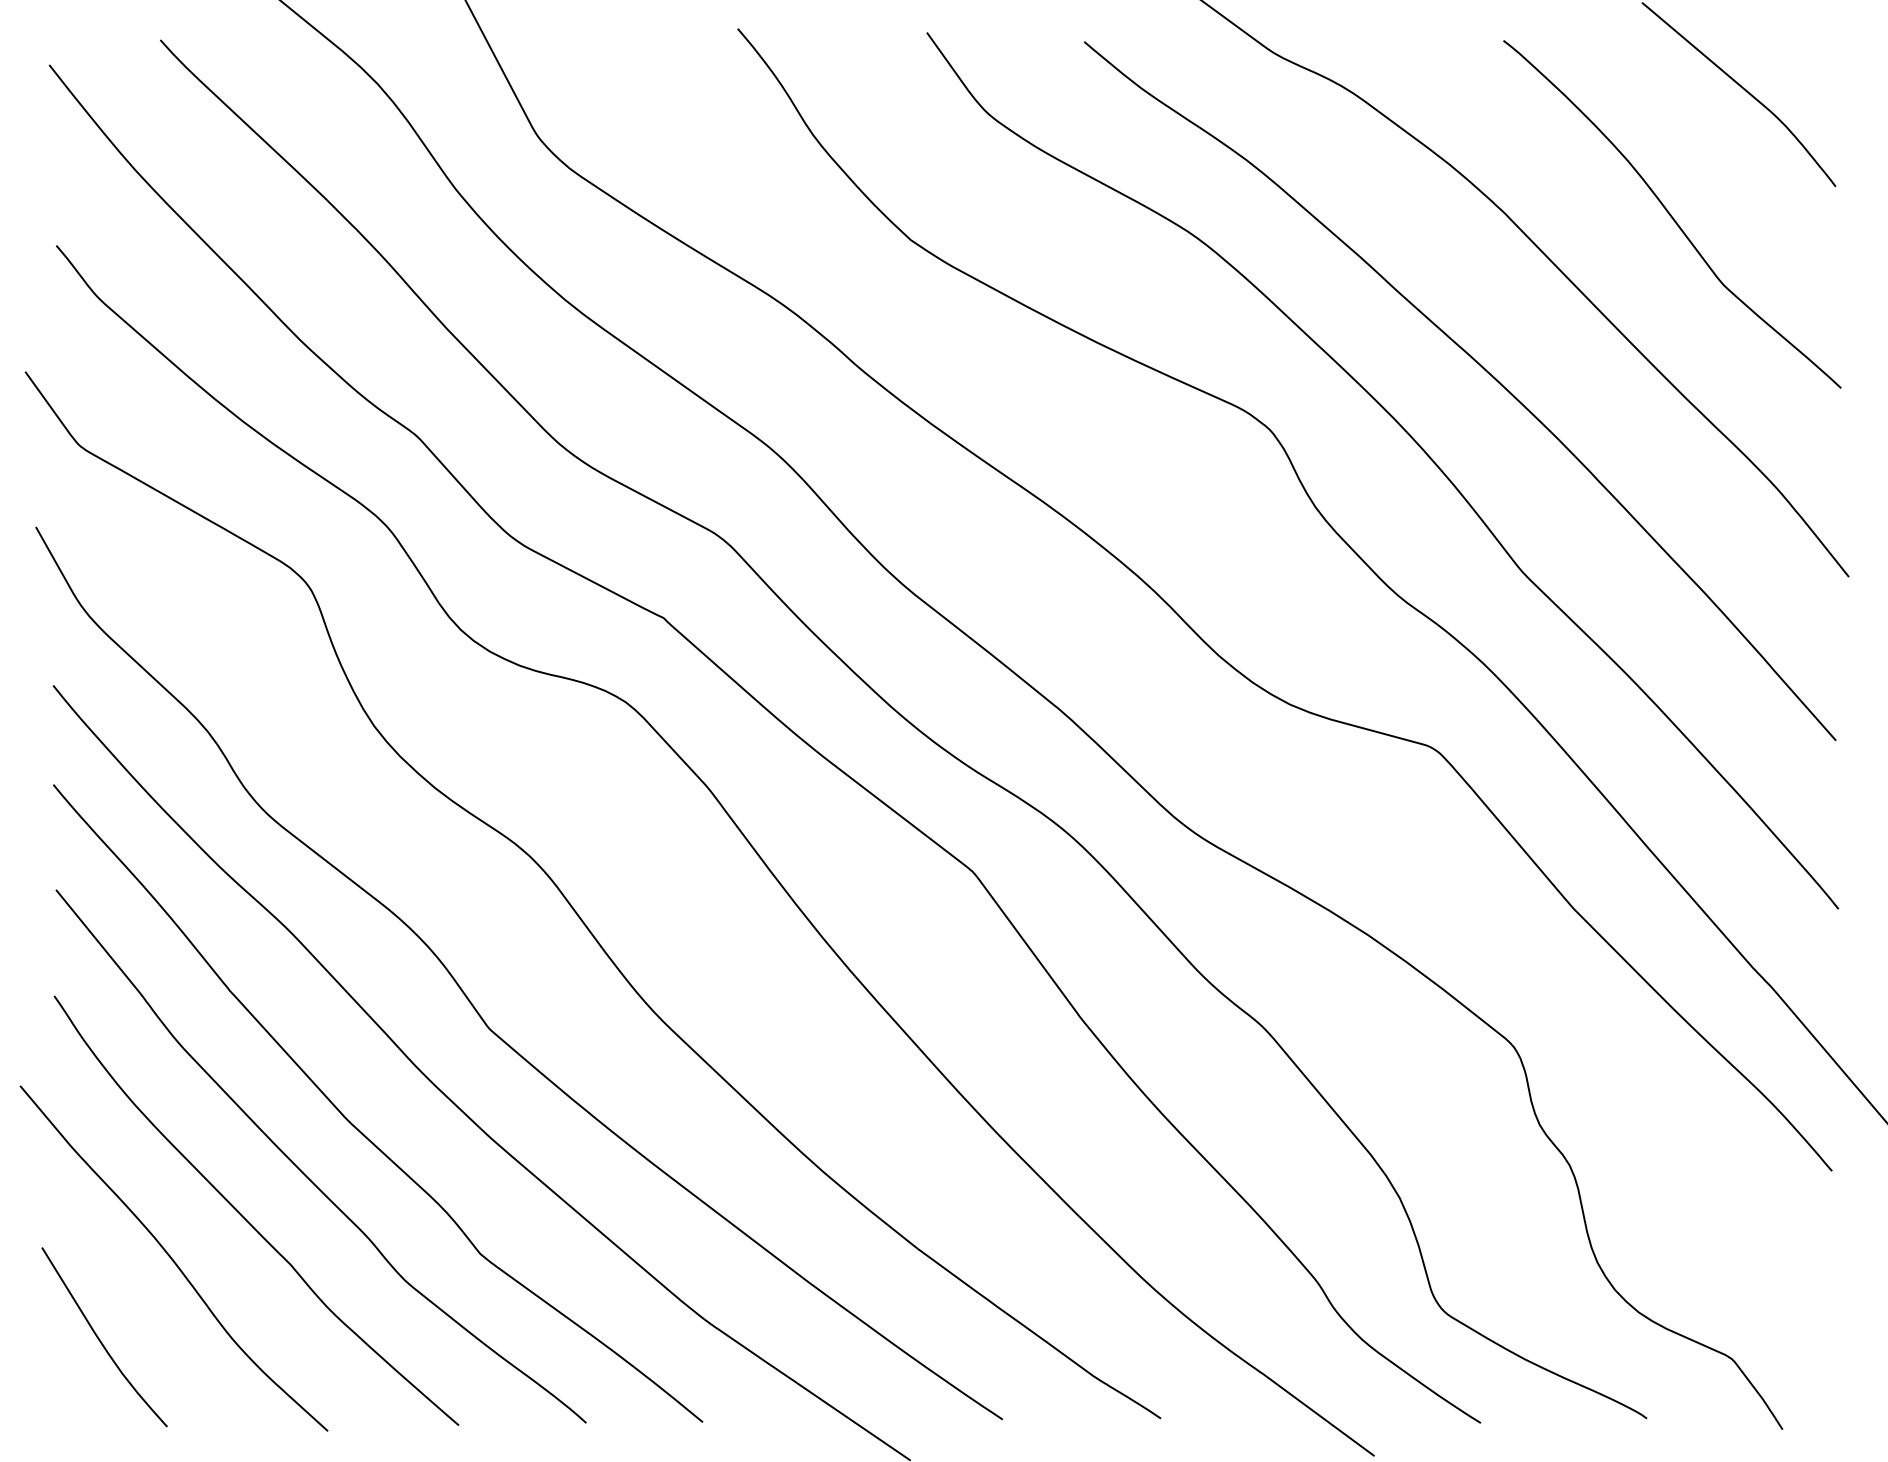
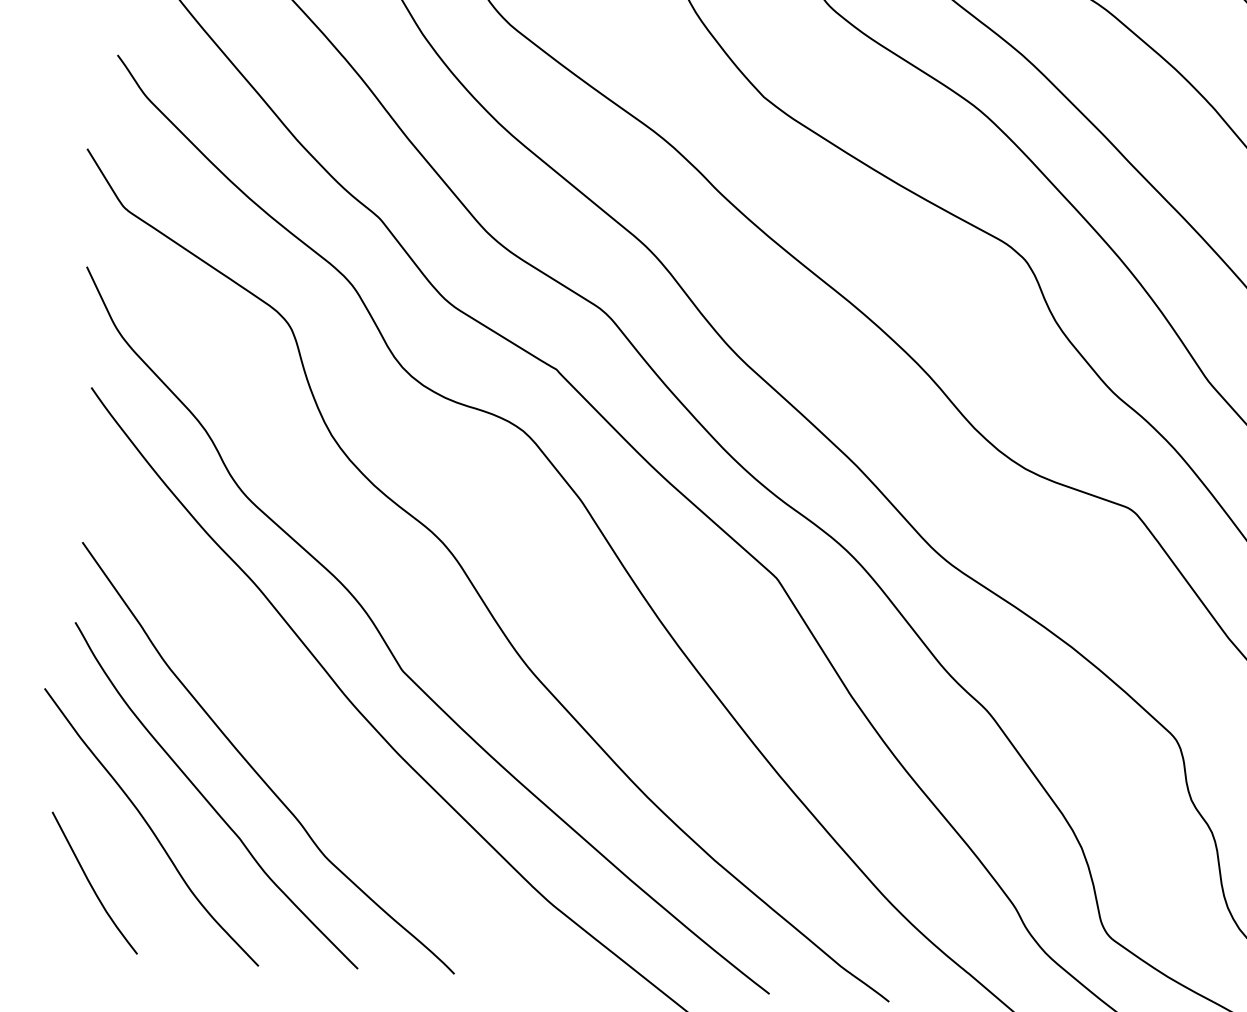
curve: (359, 1129) -> (298, 739), removed

